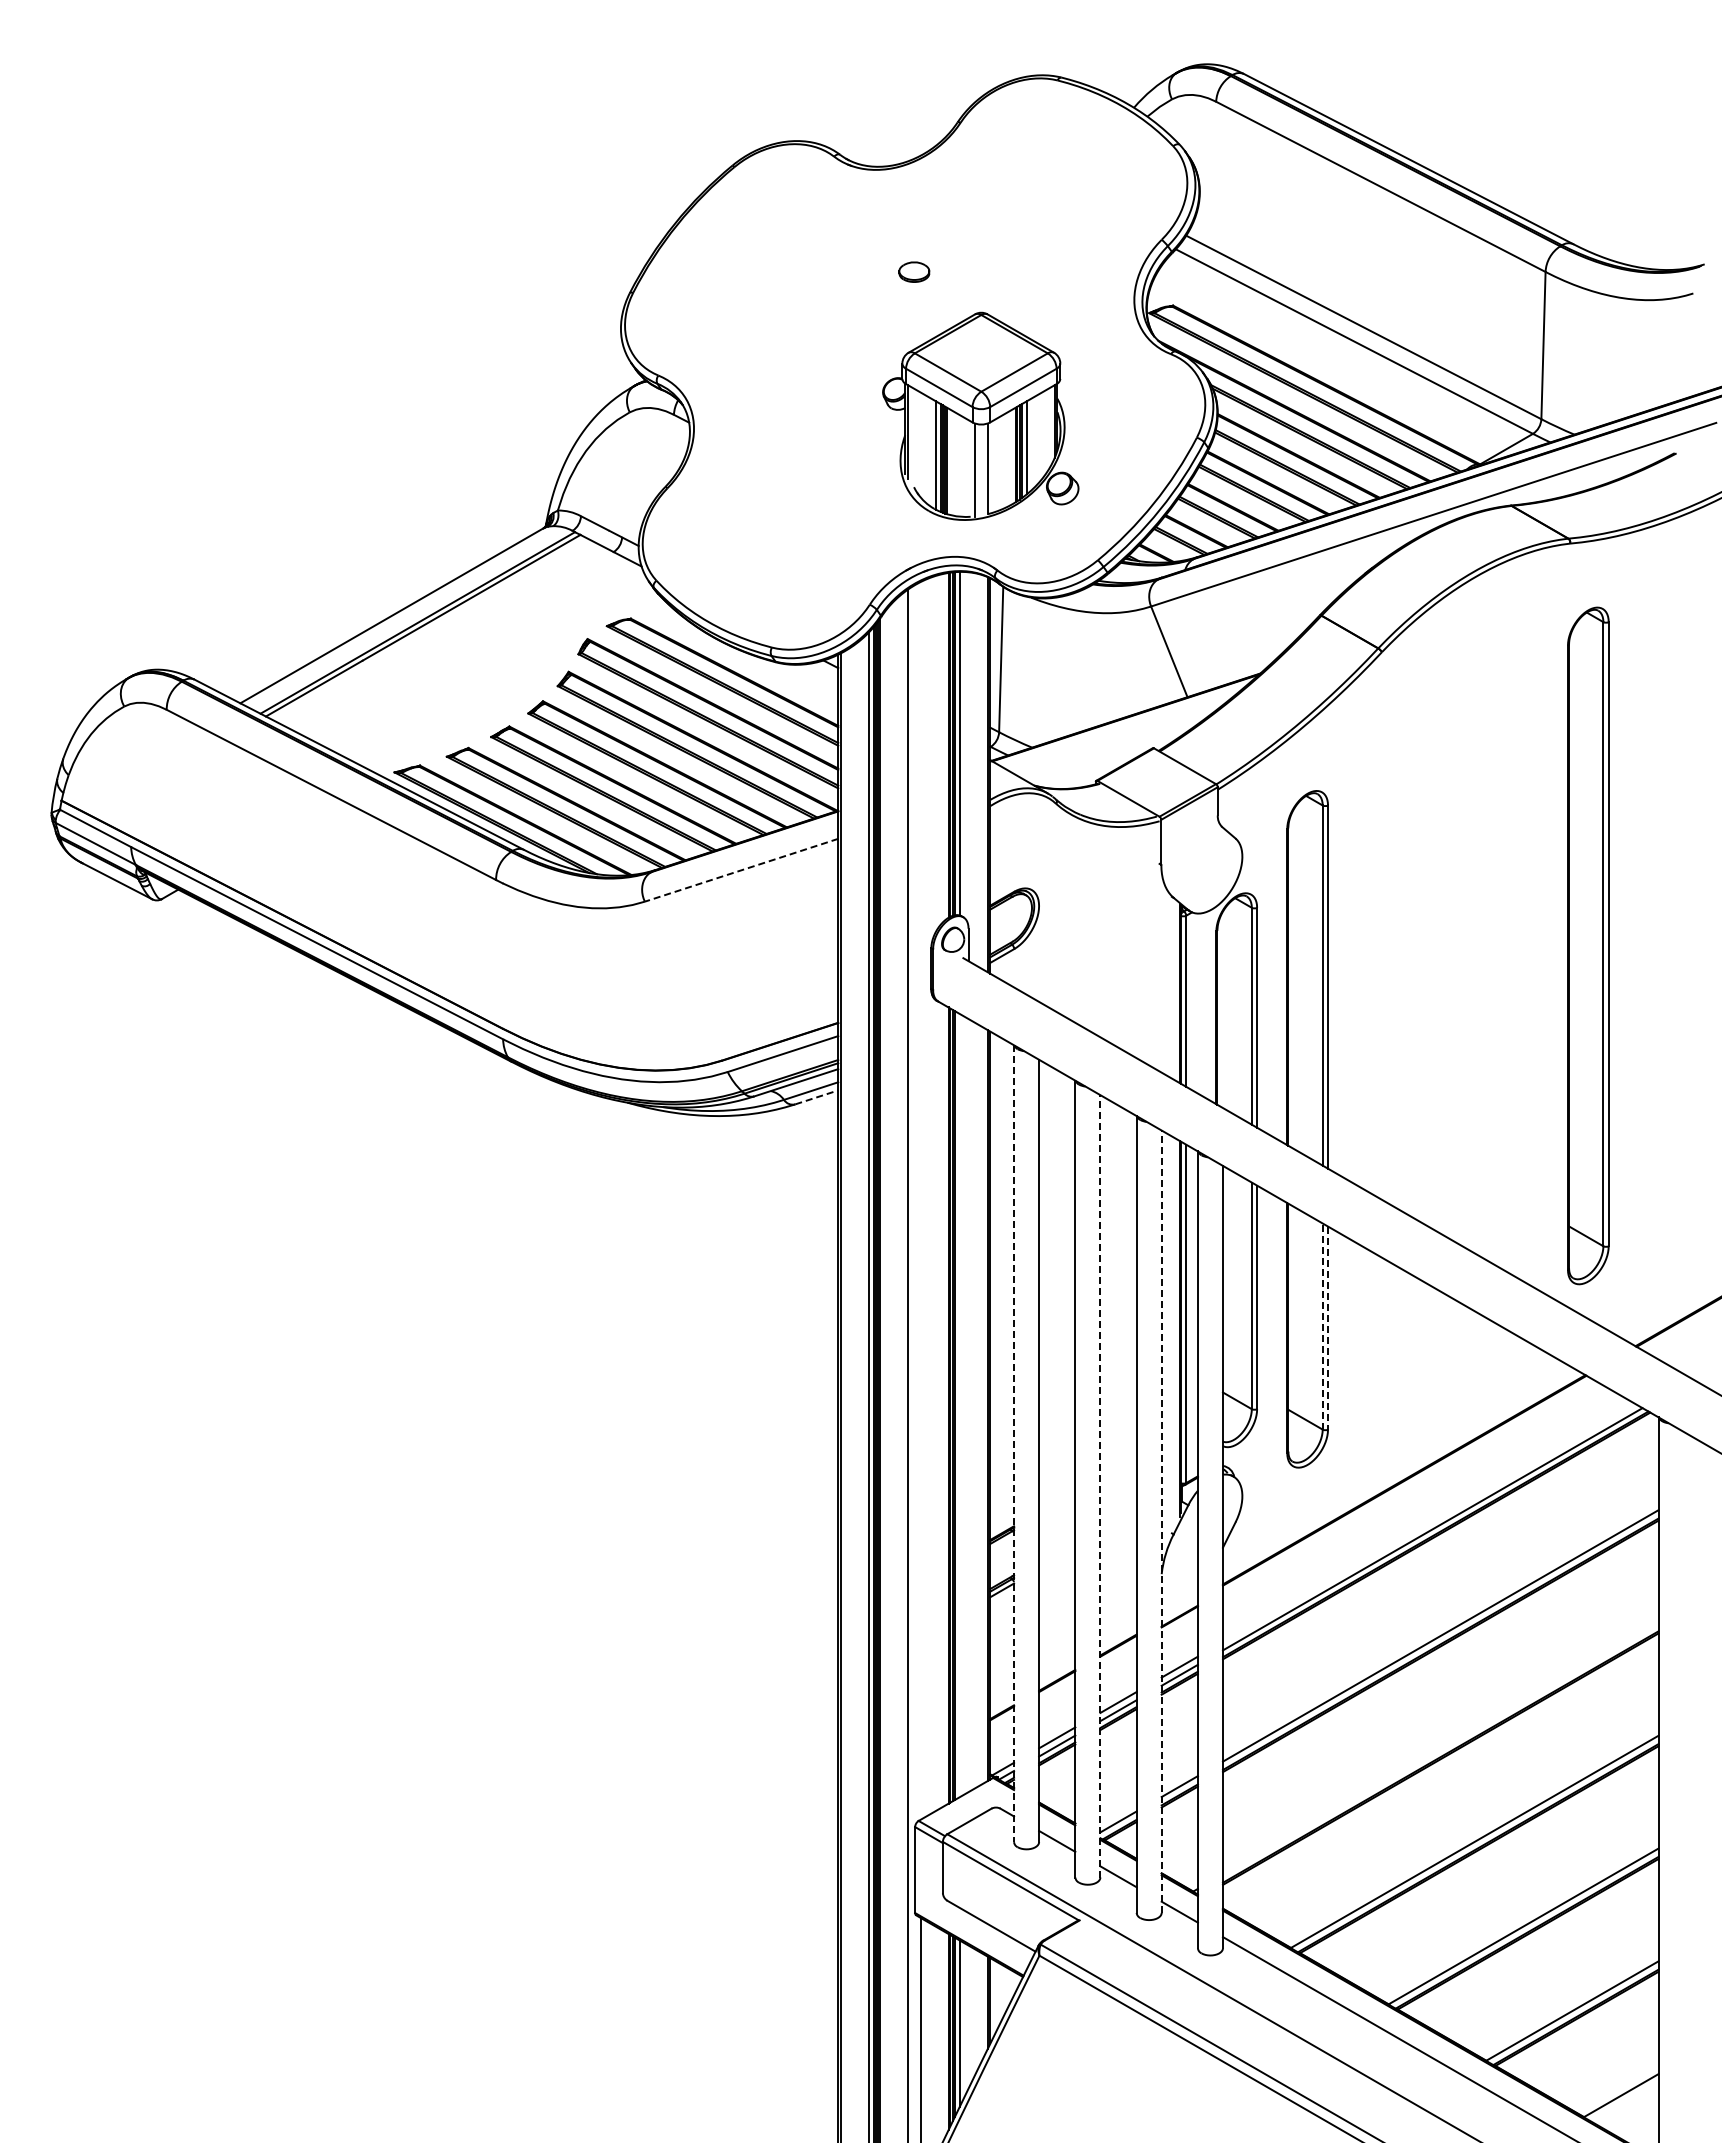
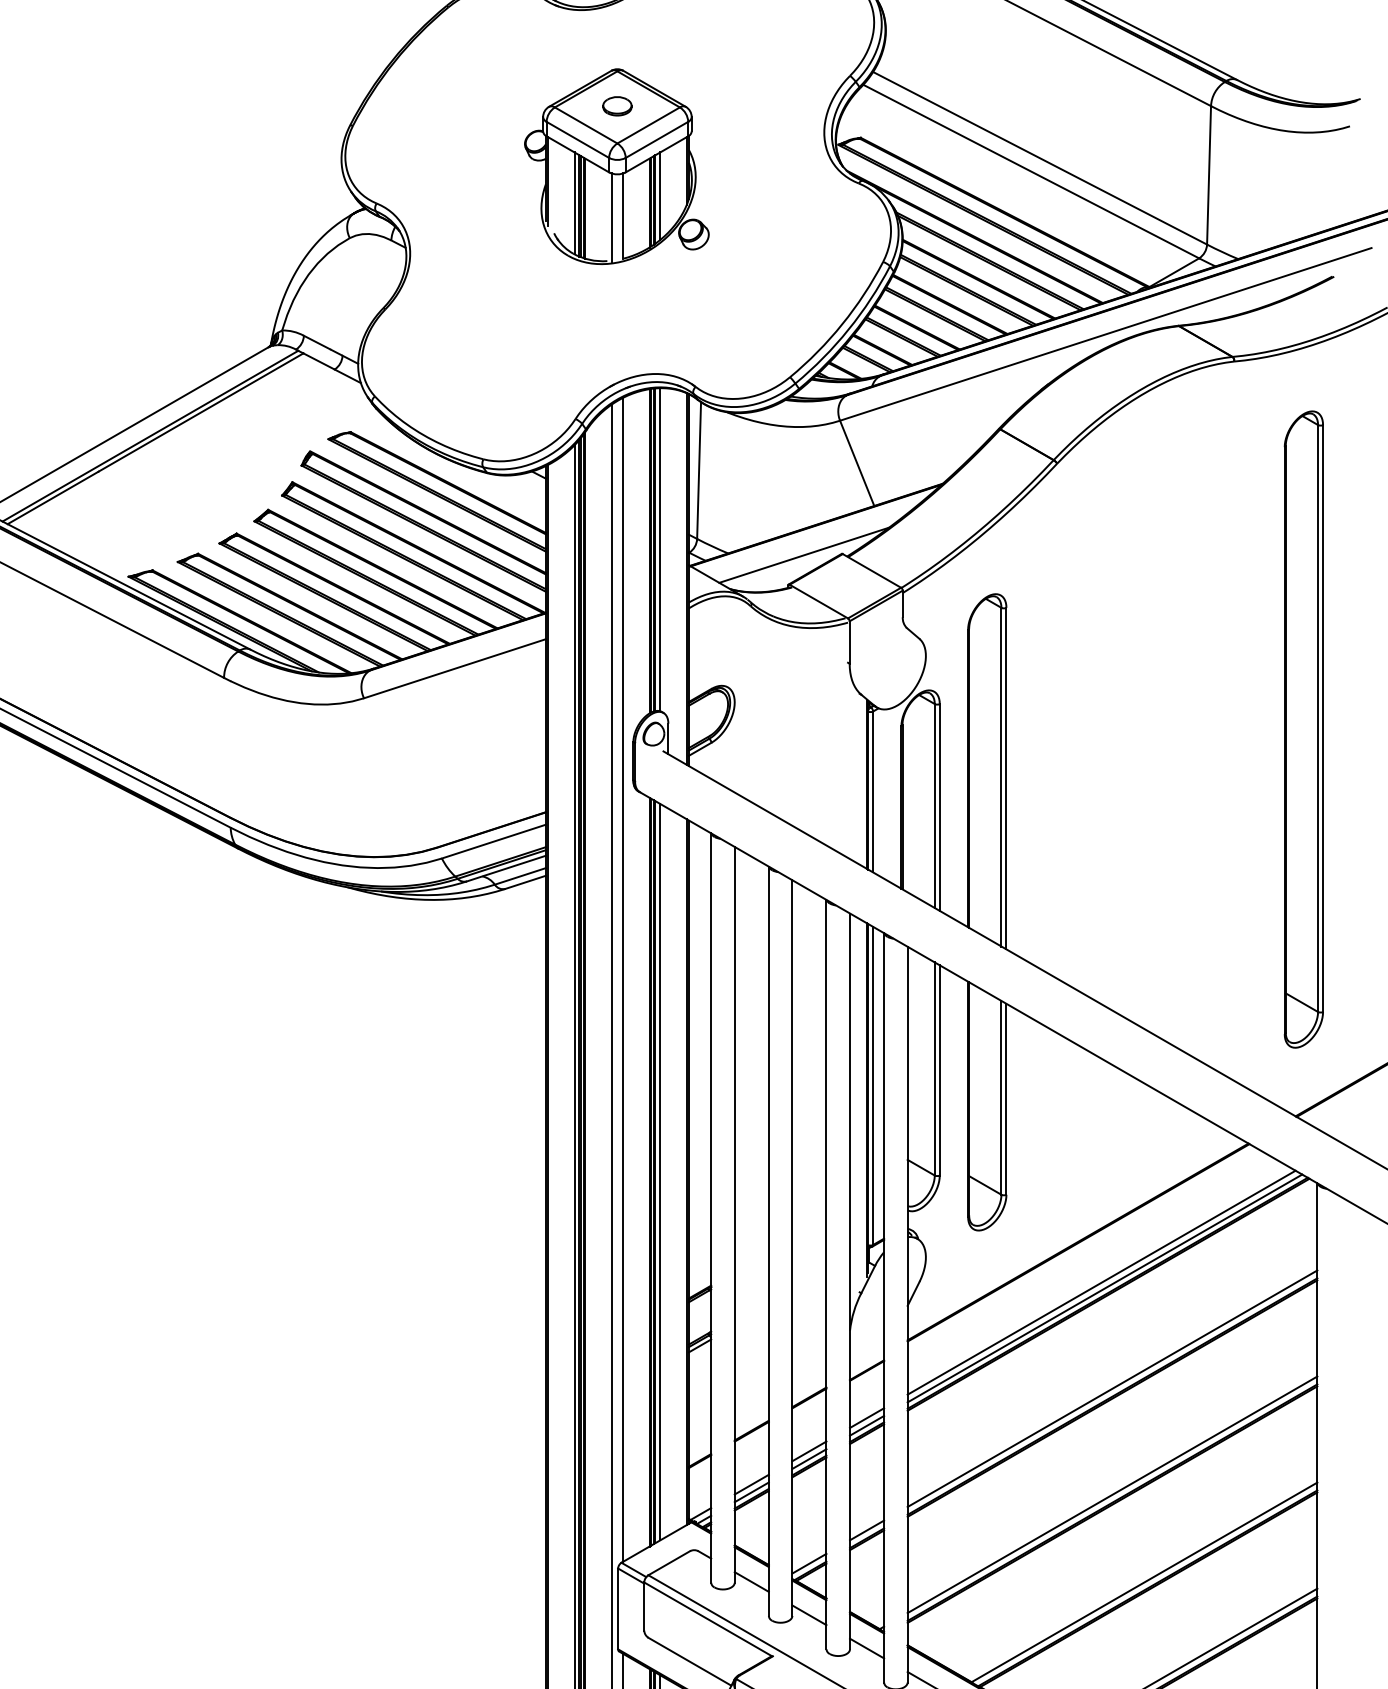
part: (980, 415) -> (616, 165), moved
line: (1112, 749) -> (803, 555), added
line: (741, 870) -> (454, 668), dashed -> solid
part: (1588, 945) -> (1304, 729), moved
line: (816, 1097) -> (525, 882), dashed -> solid
line: (920, 1200) -> (623, 979), added
line: (1322, 1326) -> (1001, 1097), dashed -> solid
line: (1328, 1328) -> (1006, 1099), dashed -> solid
line: (959, 1405) -> (659, 1172), added
line: (1014, 1444) -> (711, 1208), dashed -> solid
line: (1100, 1485) -> (792, 1247), dashed -> solid
line: (1161, 1521) -> (849, 1281), dashed -> solid
line: (1428, 1523) -> (1100, 1283), added
line: (1440, 1748) -> (1112, 1494), added

